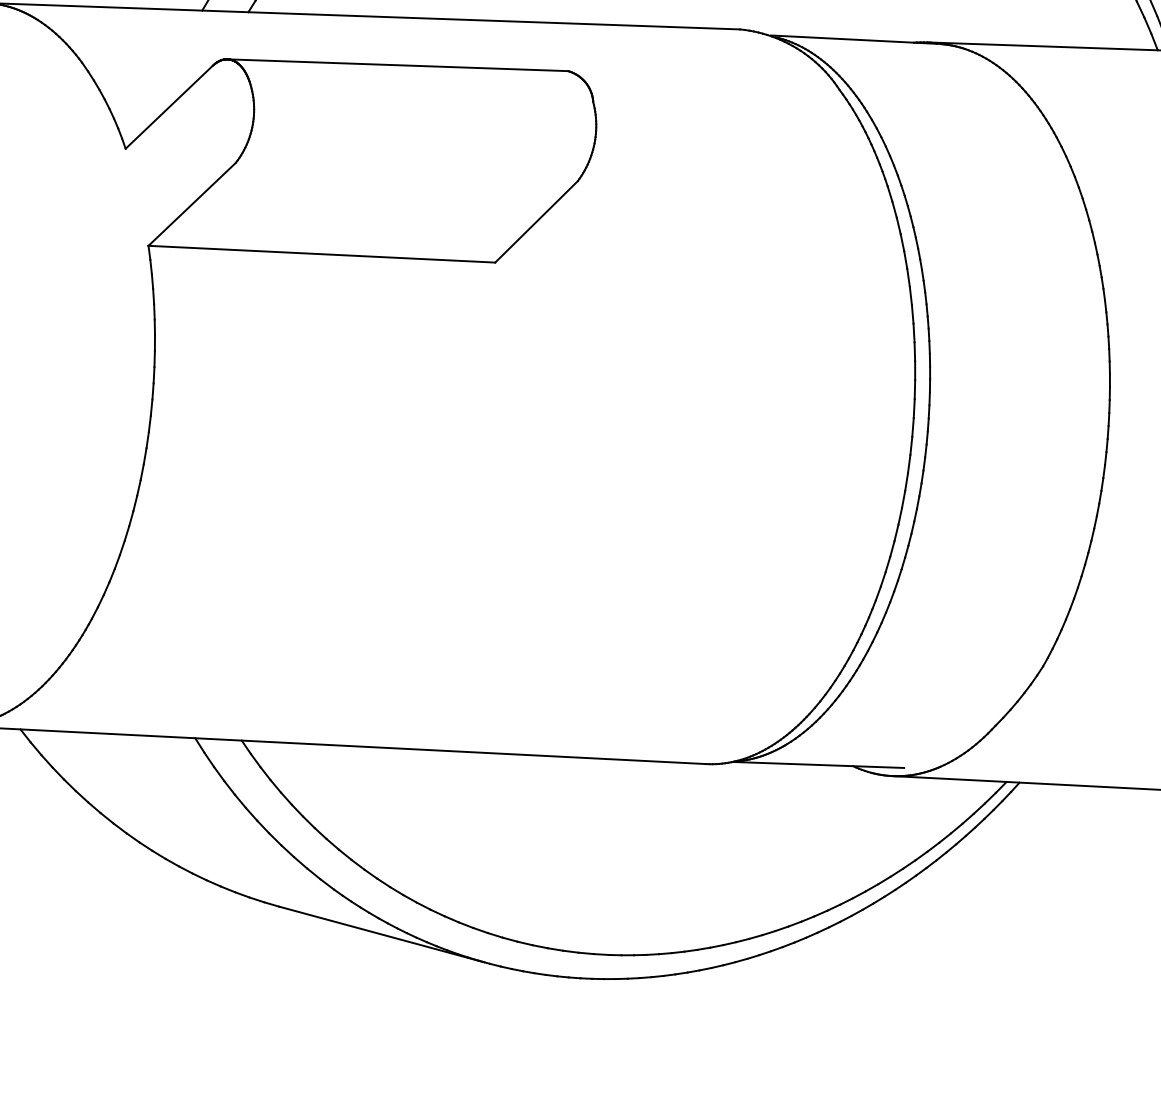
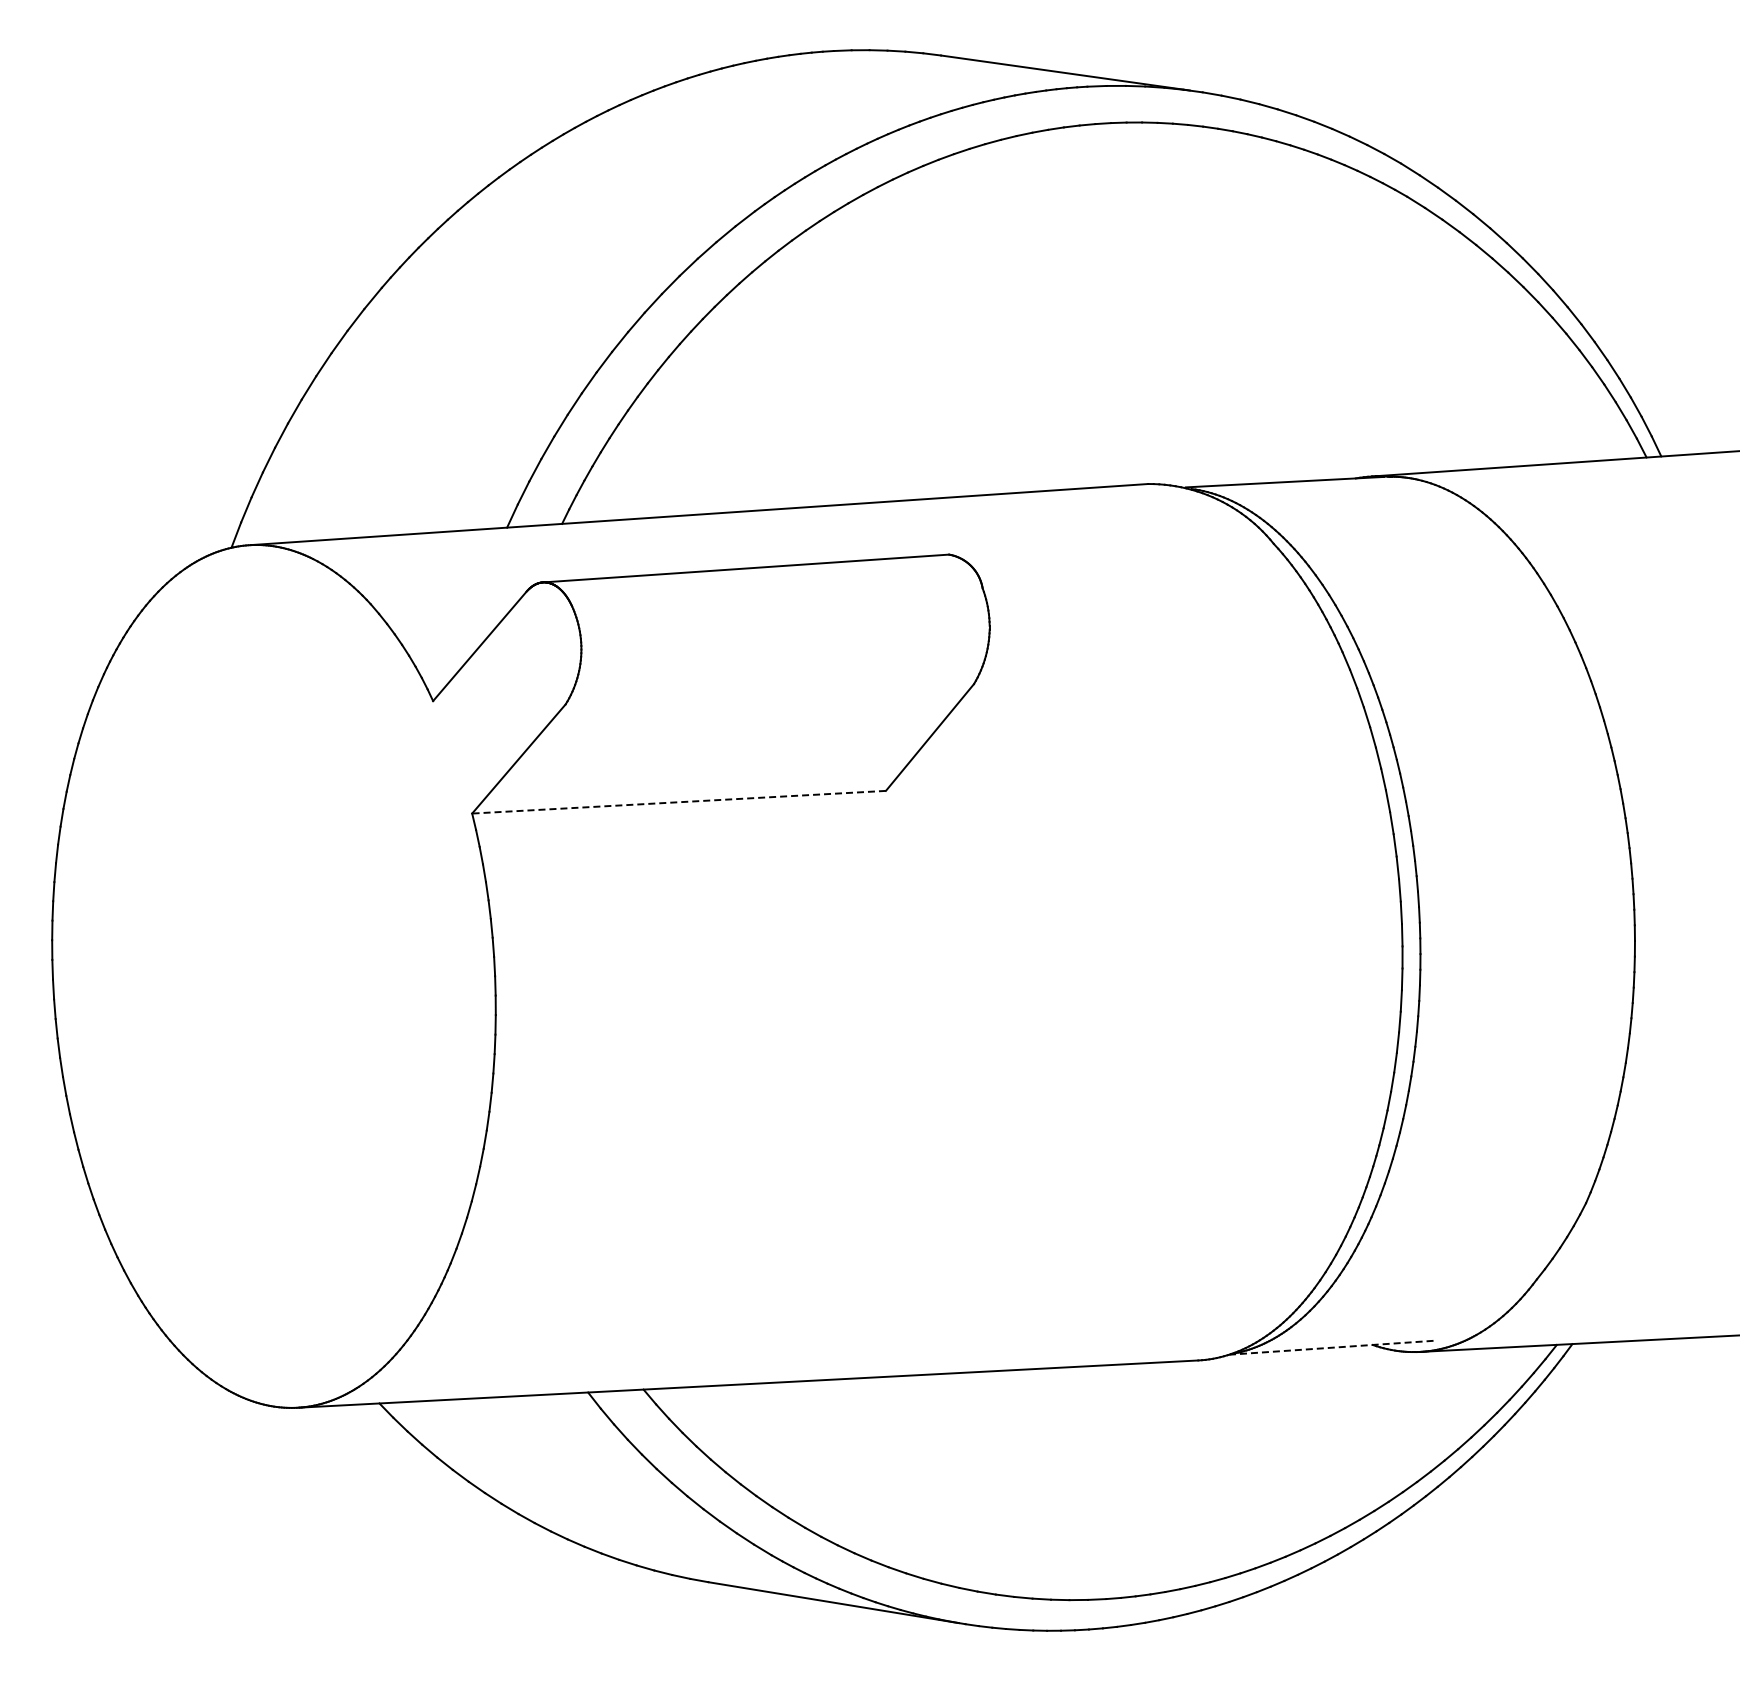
line: (321, 254) -> (678, 802), solid -> dashed
line: (817, 764) -> (1330, 1347), solid -> dashed

